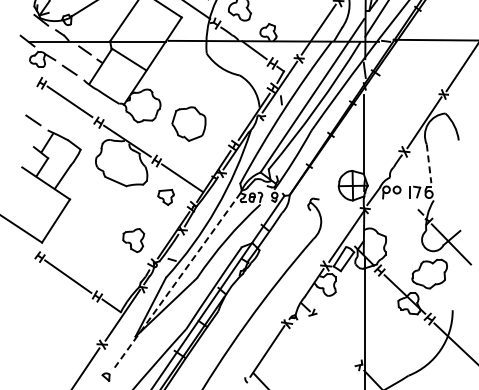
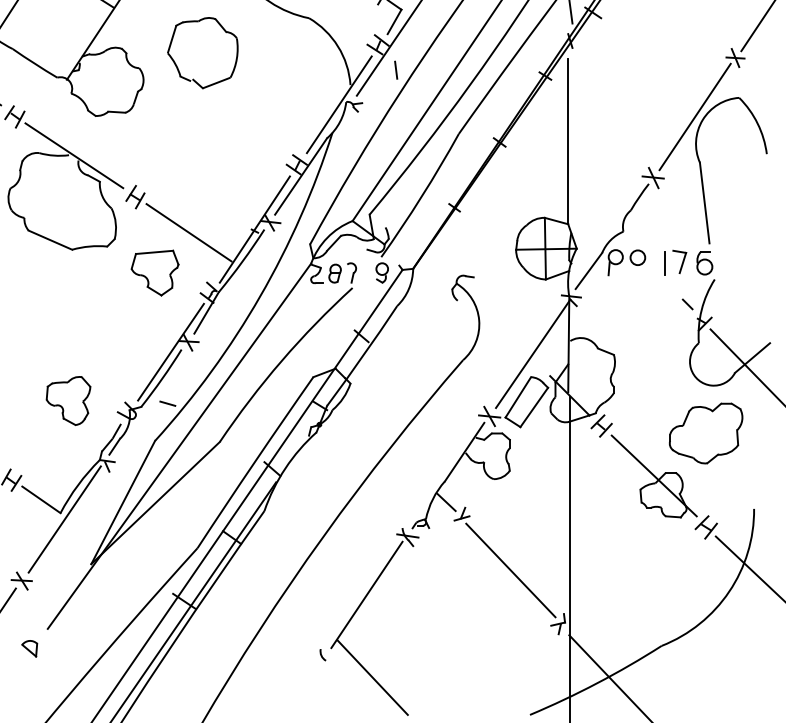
part: (188, 123) -> (201, 51), moved
line: (429, 164) -> (705, 204), dashed -> solid
part: (165, 197) -> (153, 273), size x1.43
part: (133, 240) -> (68, 400), moved
line: (177, 280) -> (178, 446), dashed -> solid
line: (335, 339) -> (509, 570), added

